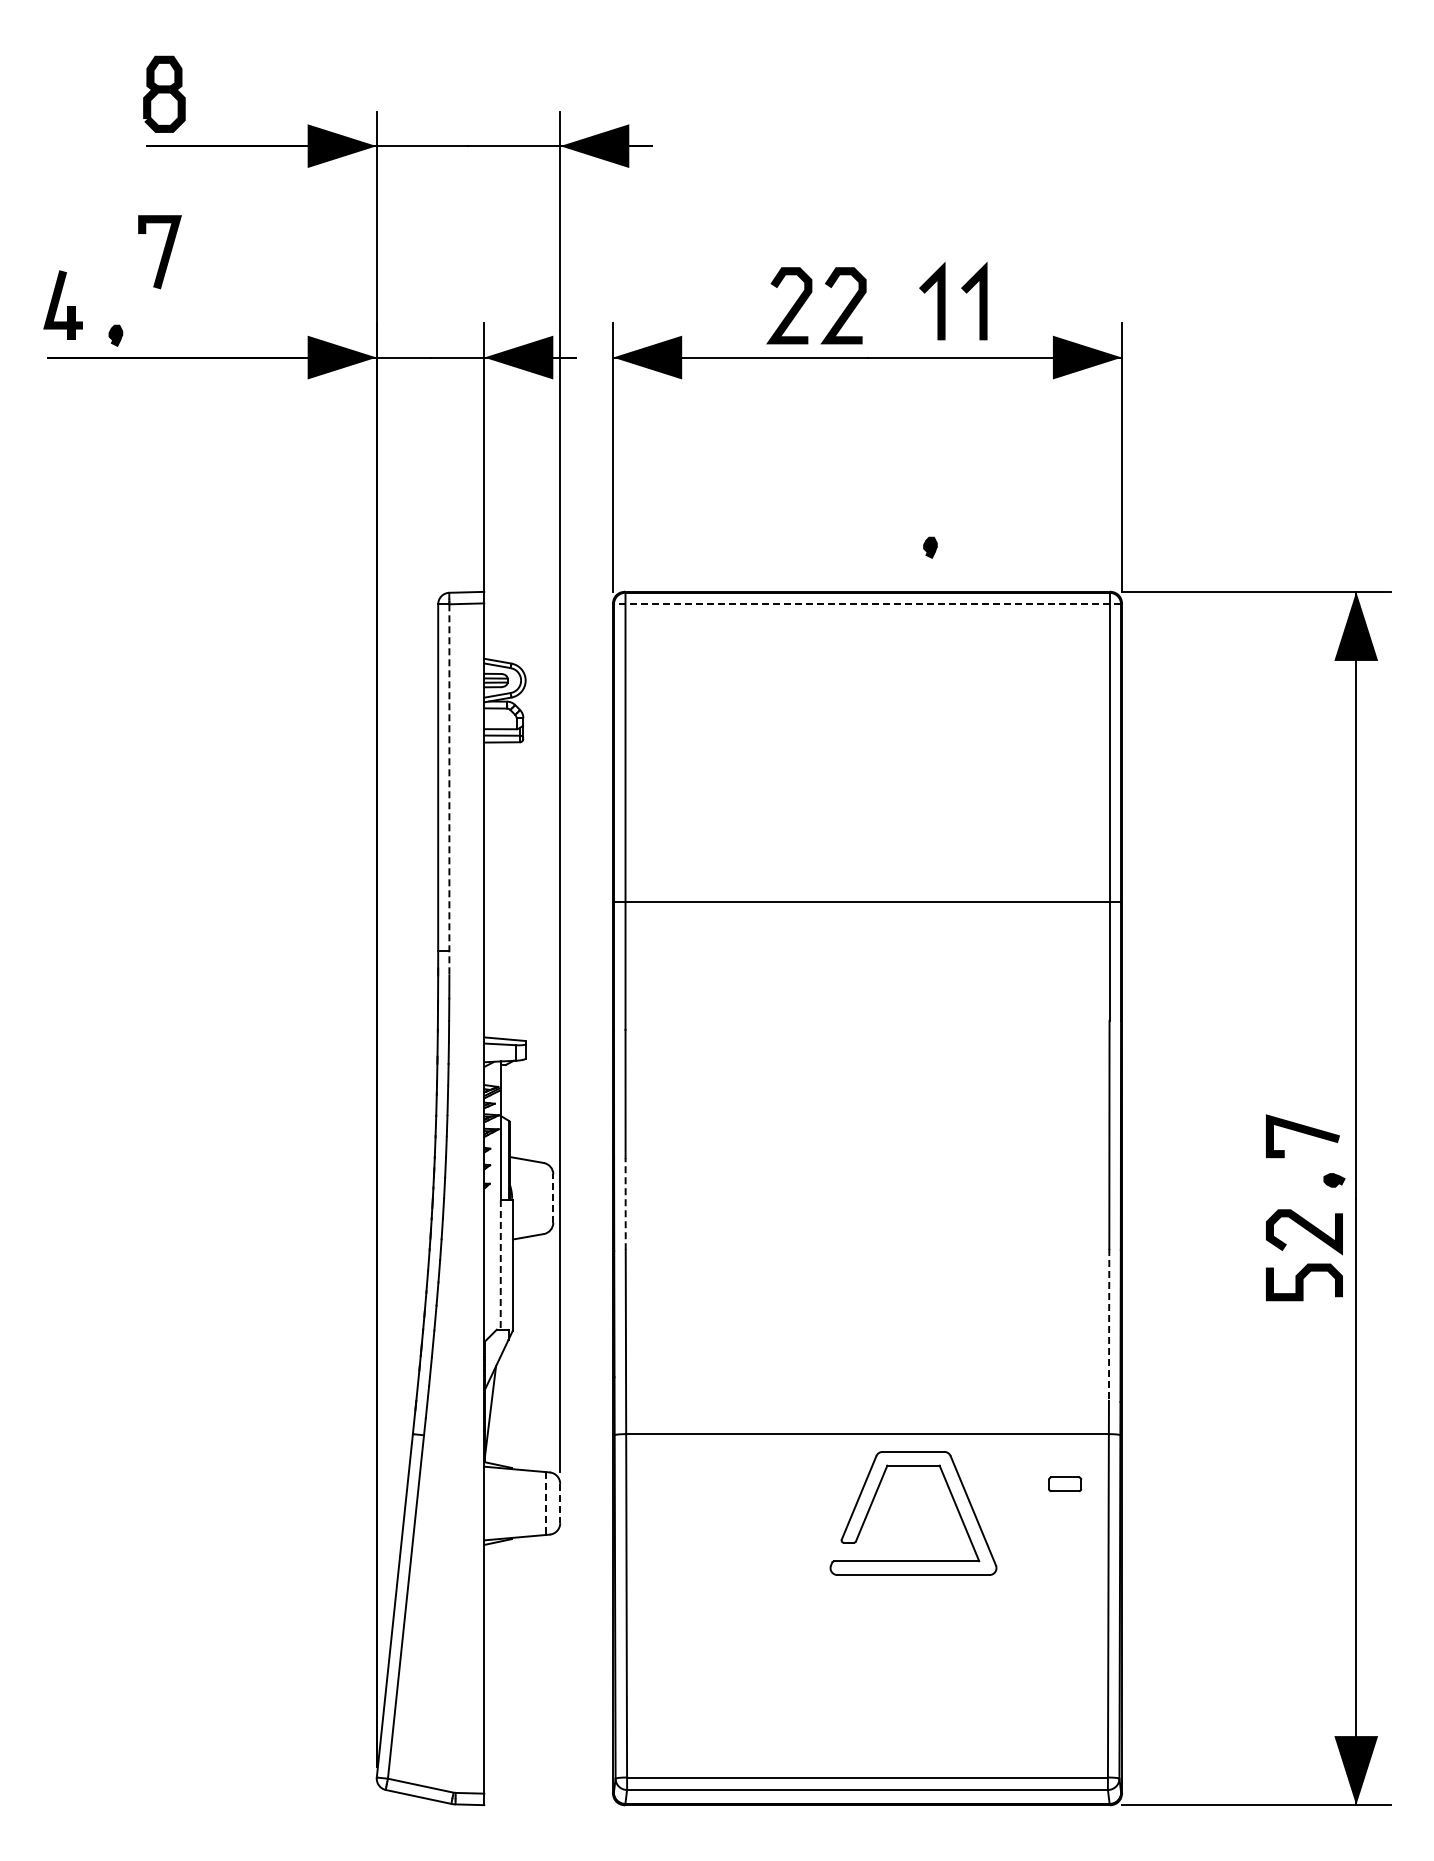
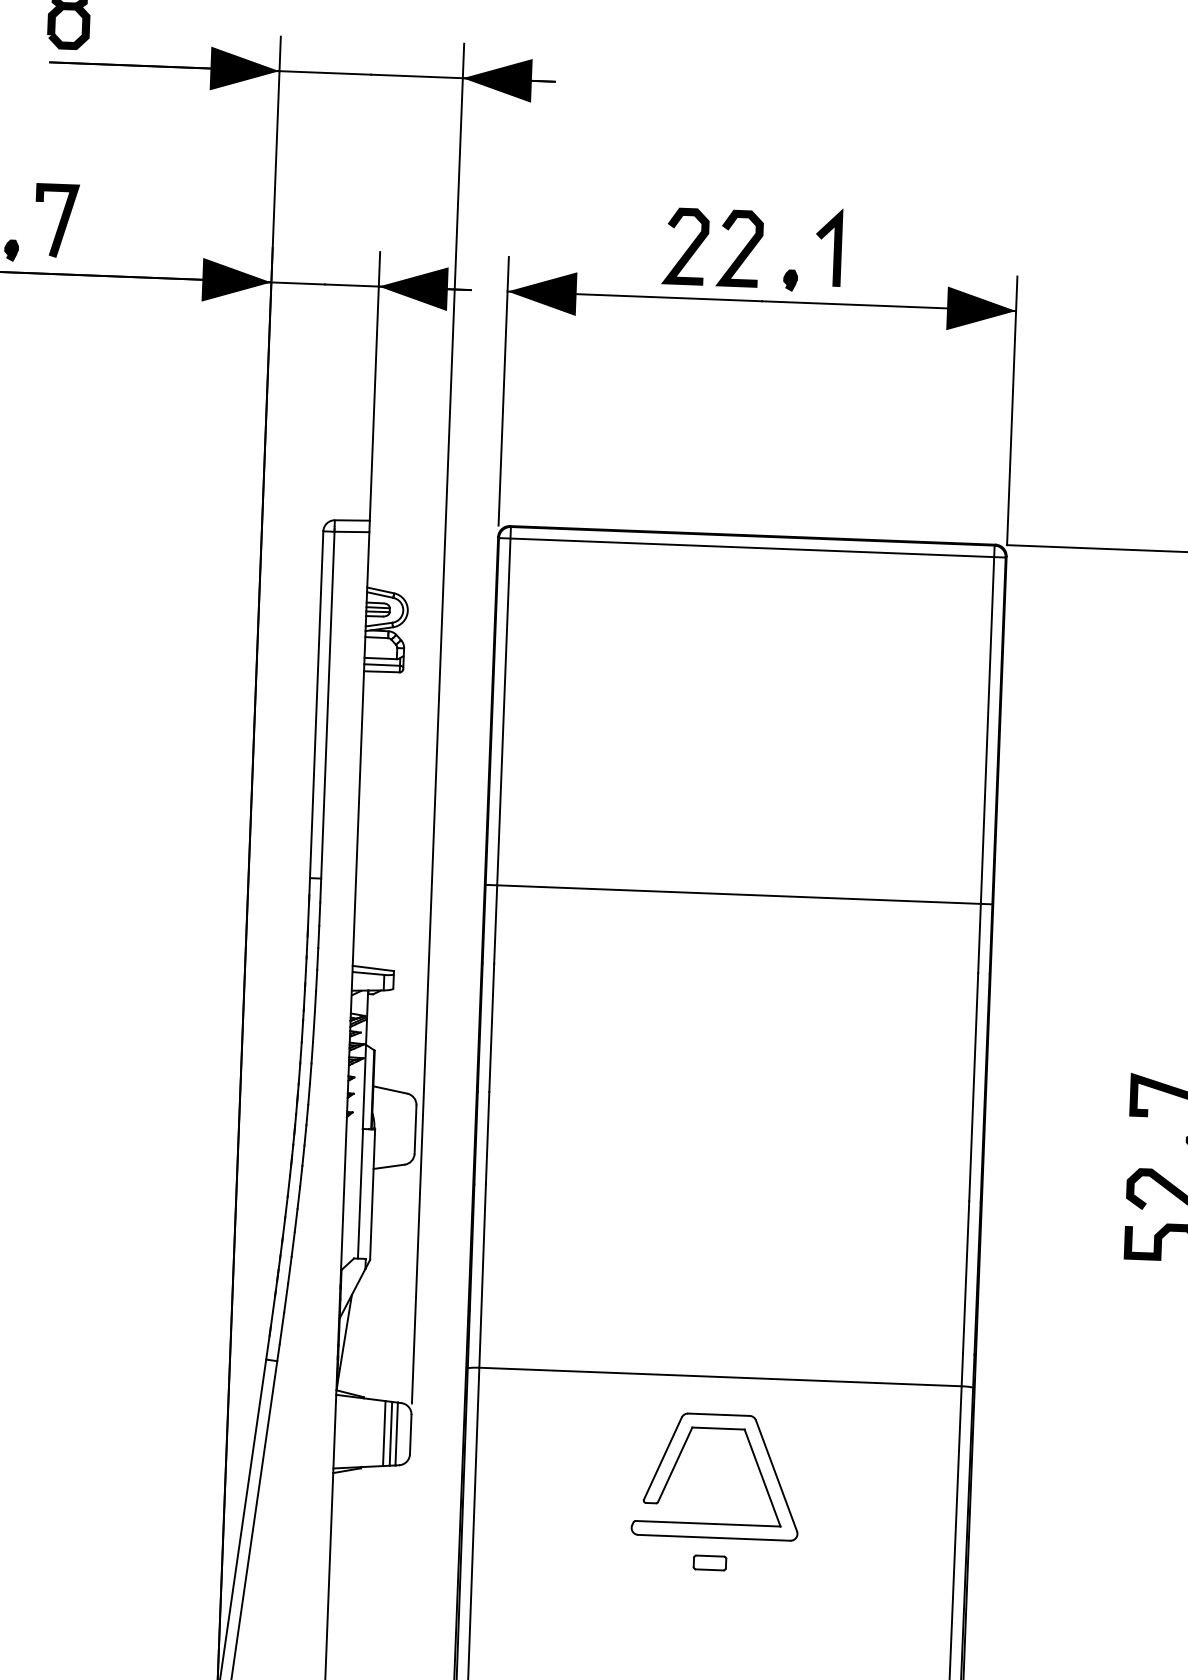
line: (162, 253) -> (59, 222), moved
line: (979, 301) -> (875, 249), removed
part: (930, 547) -> (790, 280), moved
line: (867, 604) -> (752, 548), dashed -> solid
line: (449, 789) -> (327, 716), dashed -> solid
line: (867, 902) -> (738, 894), moved
line: (553, 1198) -> (415, 1129), dashed -> solid
line: (625, 1203) -> (487, 1137), dashed -> solid
line: (500, 1264) -> (360, 1193), dashed -> solid
line: (1109, 1324) -> (966, 1276), dashed -> solid
part: (1065, 1484) -> (710, 1563), moved
part: (875, 1497) -> (679, 1458), moved
line: (533, 1503) -> (384, 1433), added
line: (540, 1503) -> (391, 1433), added
line: (560, 1503) -> (411, 1434), dashed -> solid
line: (546, 1504) -> (397, 1435), dashed -> solid

